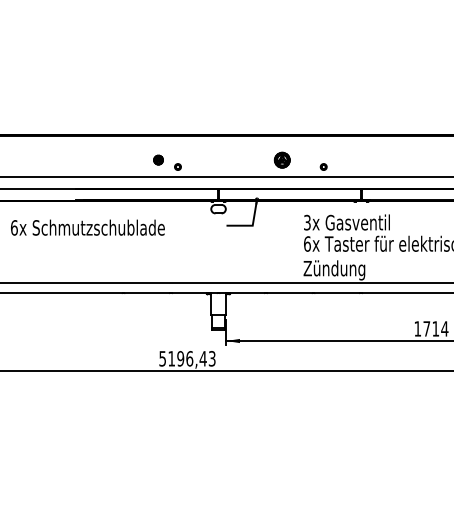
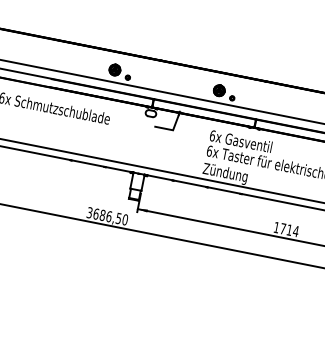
part: (158, 159) -> (115, 69), size x1.67
part: (281, 159) -> (218, 90), moved
text: (307, 222) -> (212, 135), 3x -> 6x
text: (187, 358) -> (107, 216), 5196,43 -> 3686,50

